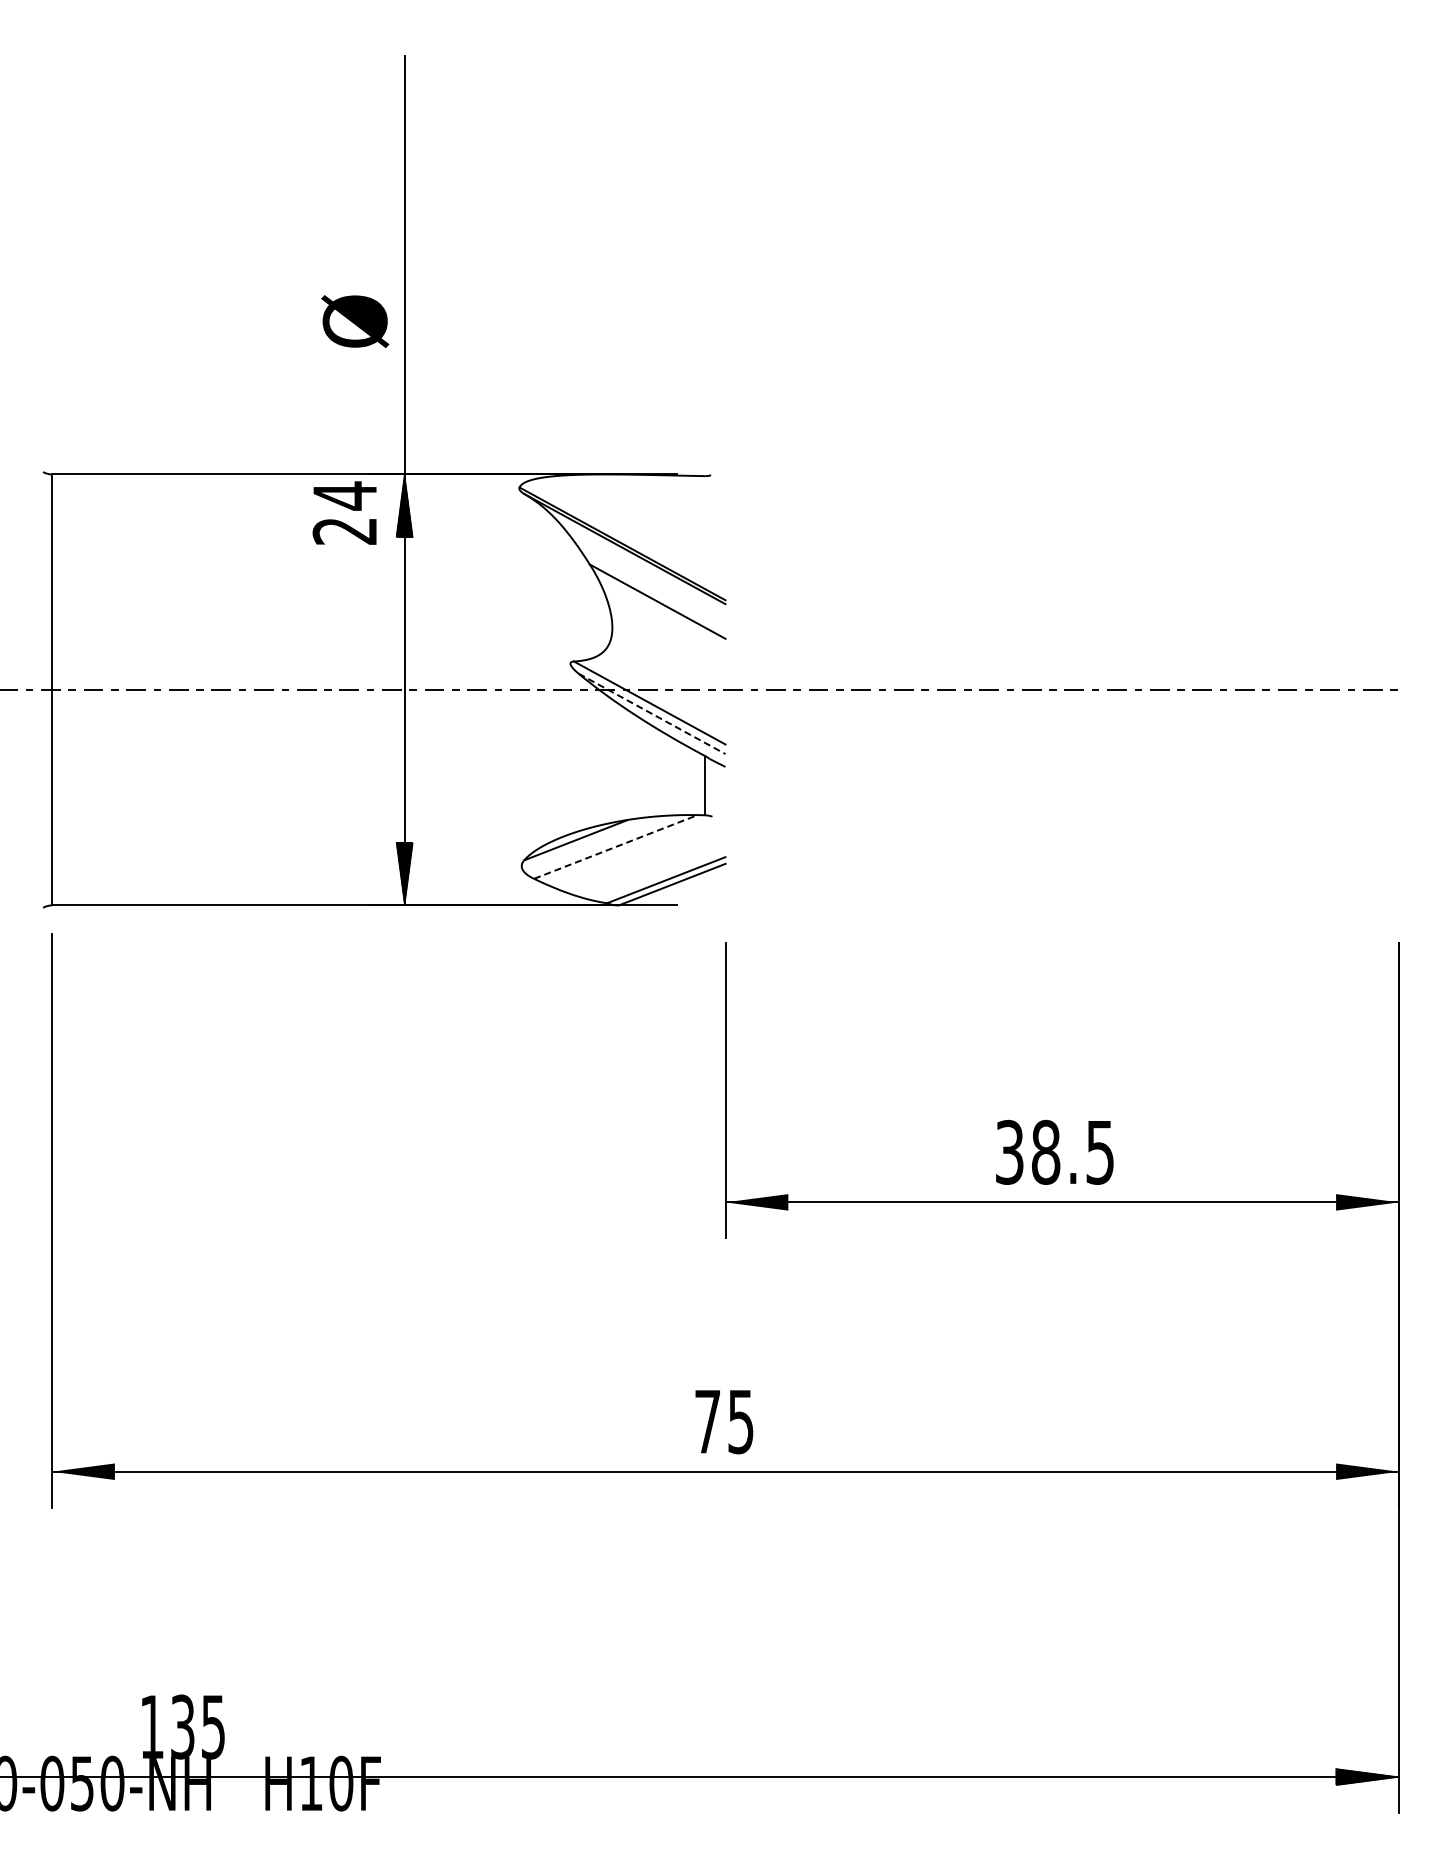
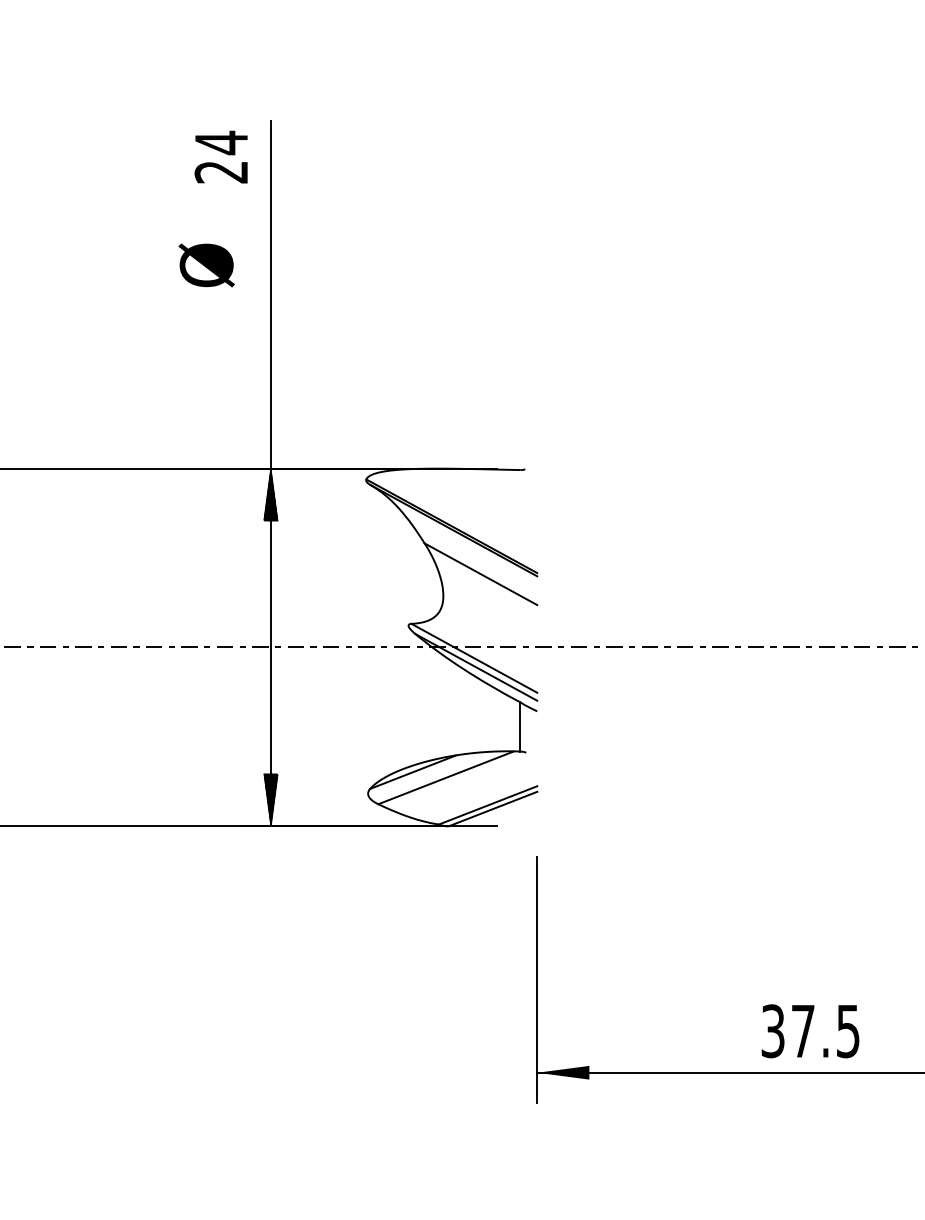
text: (355, 321) -> (206, 265), moved
text: (344, 512) -> (221, 156), moved
line: (652, 713) -> (476, 667), dashed -> solid
line: (616, 846) -> (446, 777), dashed -> solid
text: (1046, 1151) -> (803, 1030), 38.5 -> 37.5

